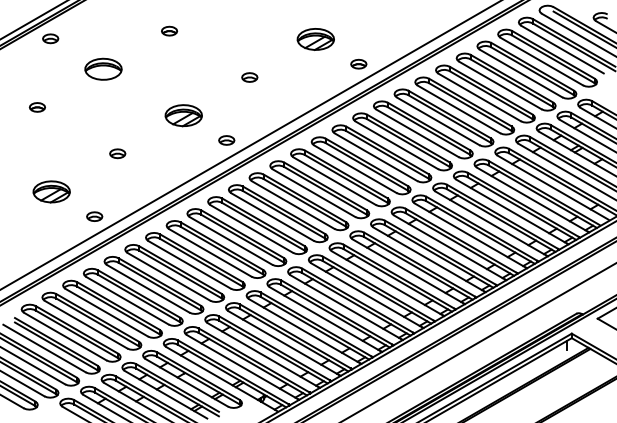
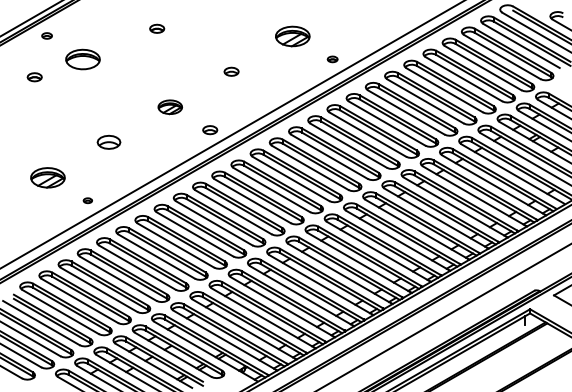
part: (50, 38) -> (46, 35), size x0.7
part: (358, 63) -> (332, 58), size x0.7
part: (103, 68) -> (82, 58), moved
part: (36, 107) -> (33, 77), moved
part: (183, 115) -> (170, 107), size x0.7
part: (117, 153) -> (108, 142), size x1.6
part: (94, 216) -> (87, 200), size x0.6

